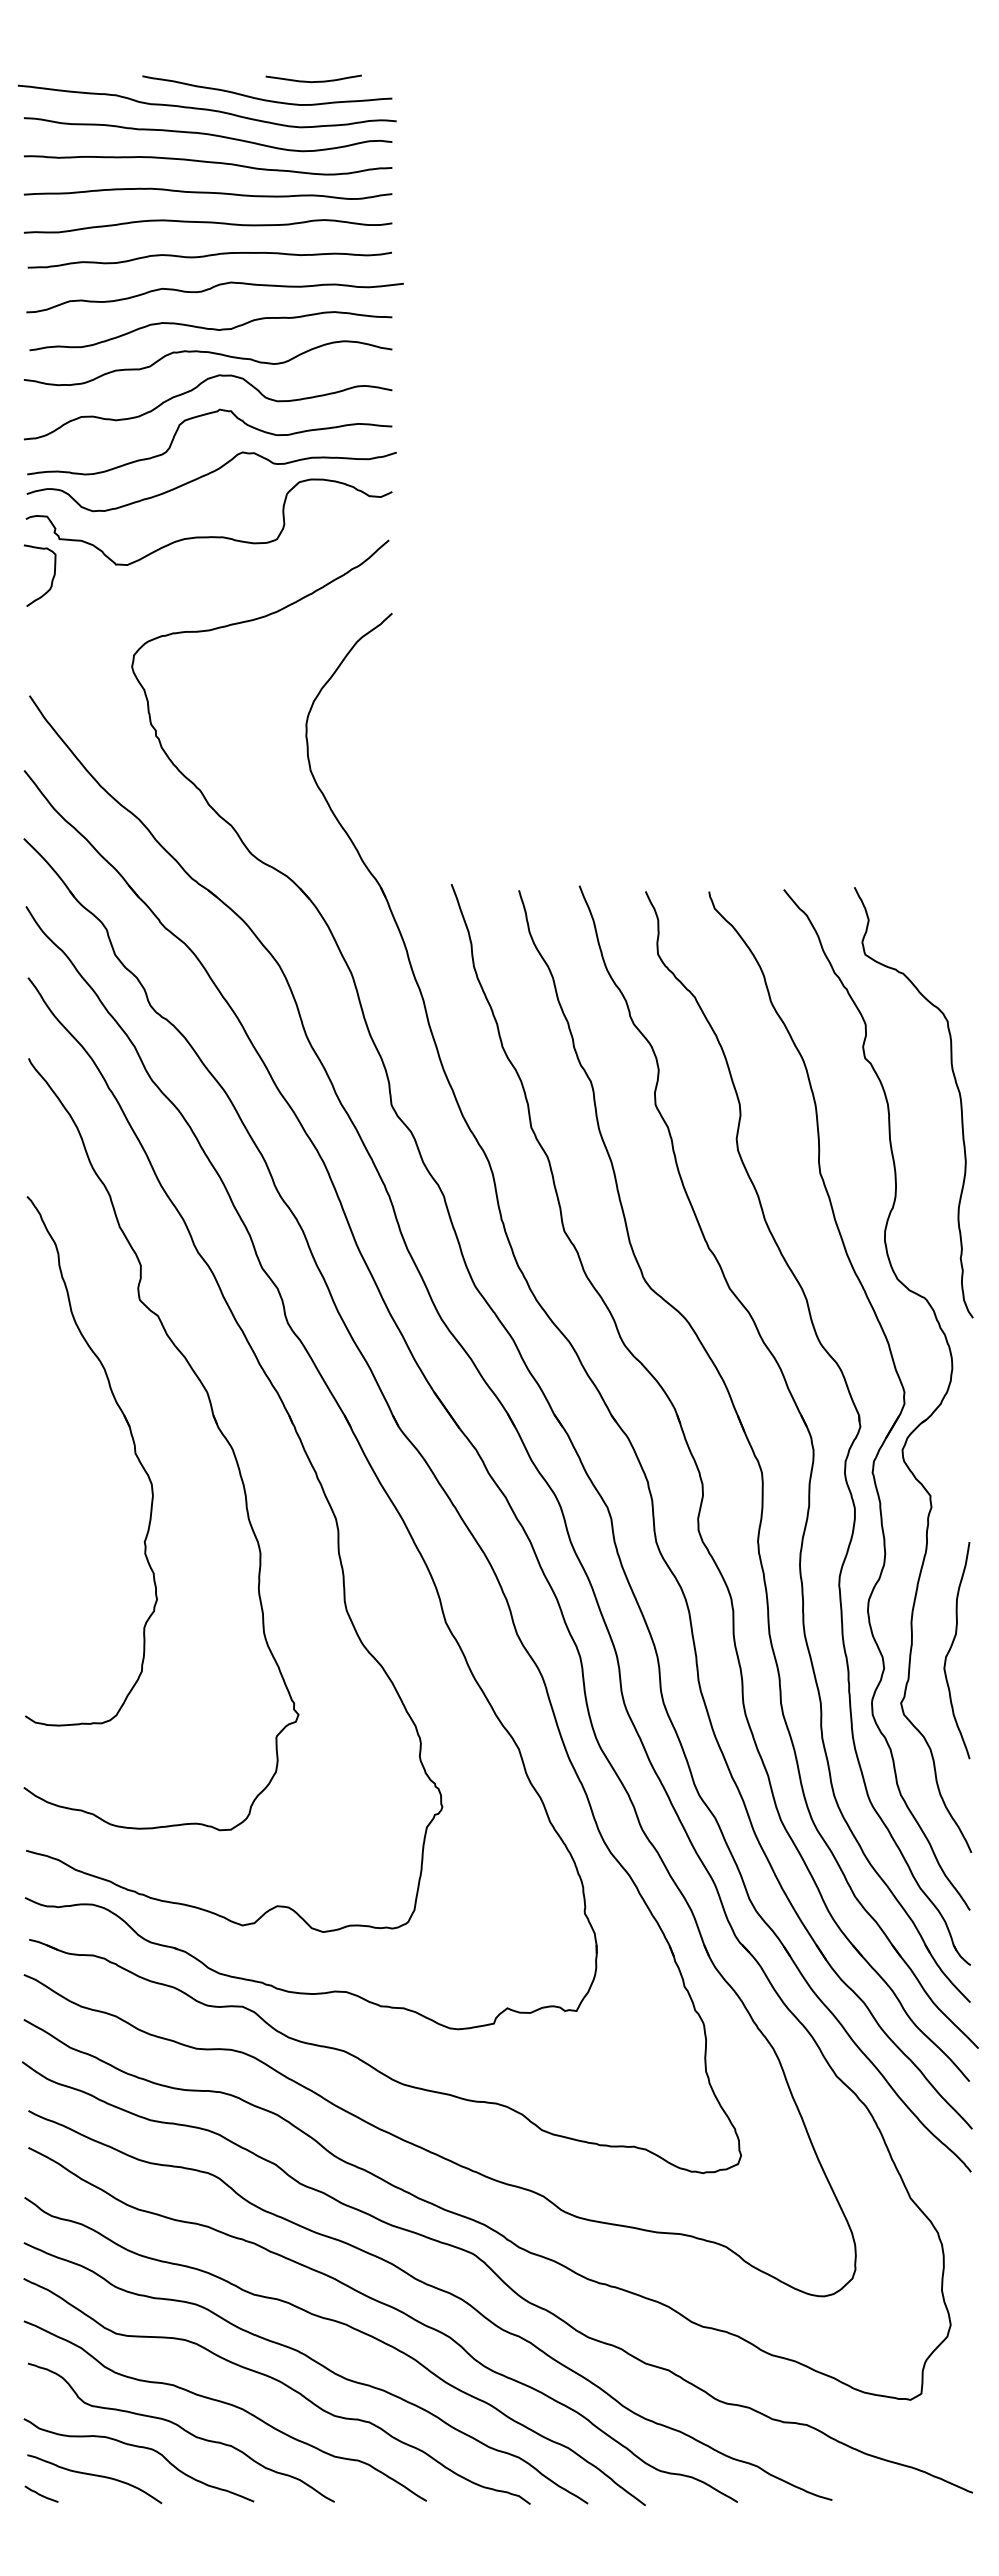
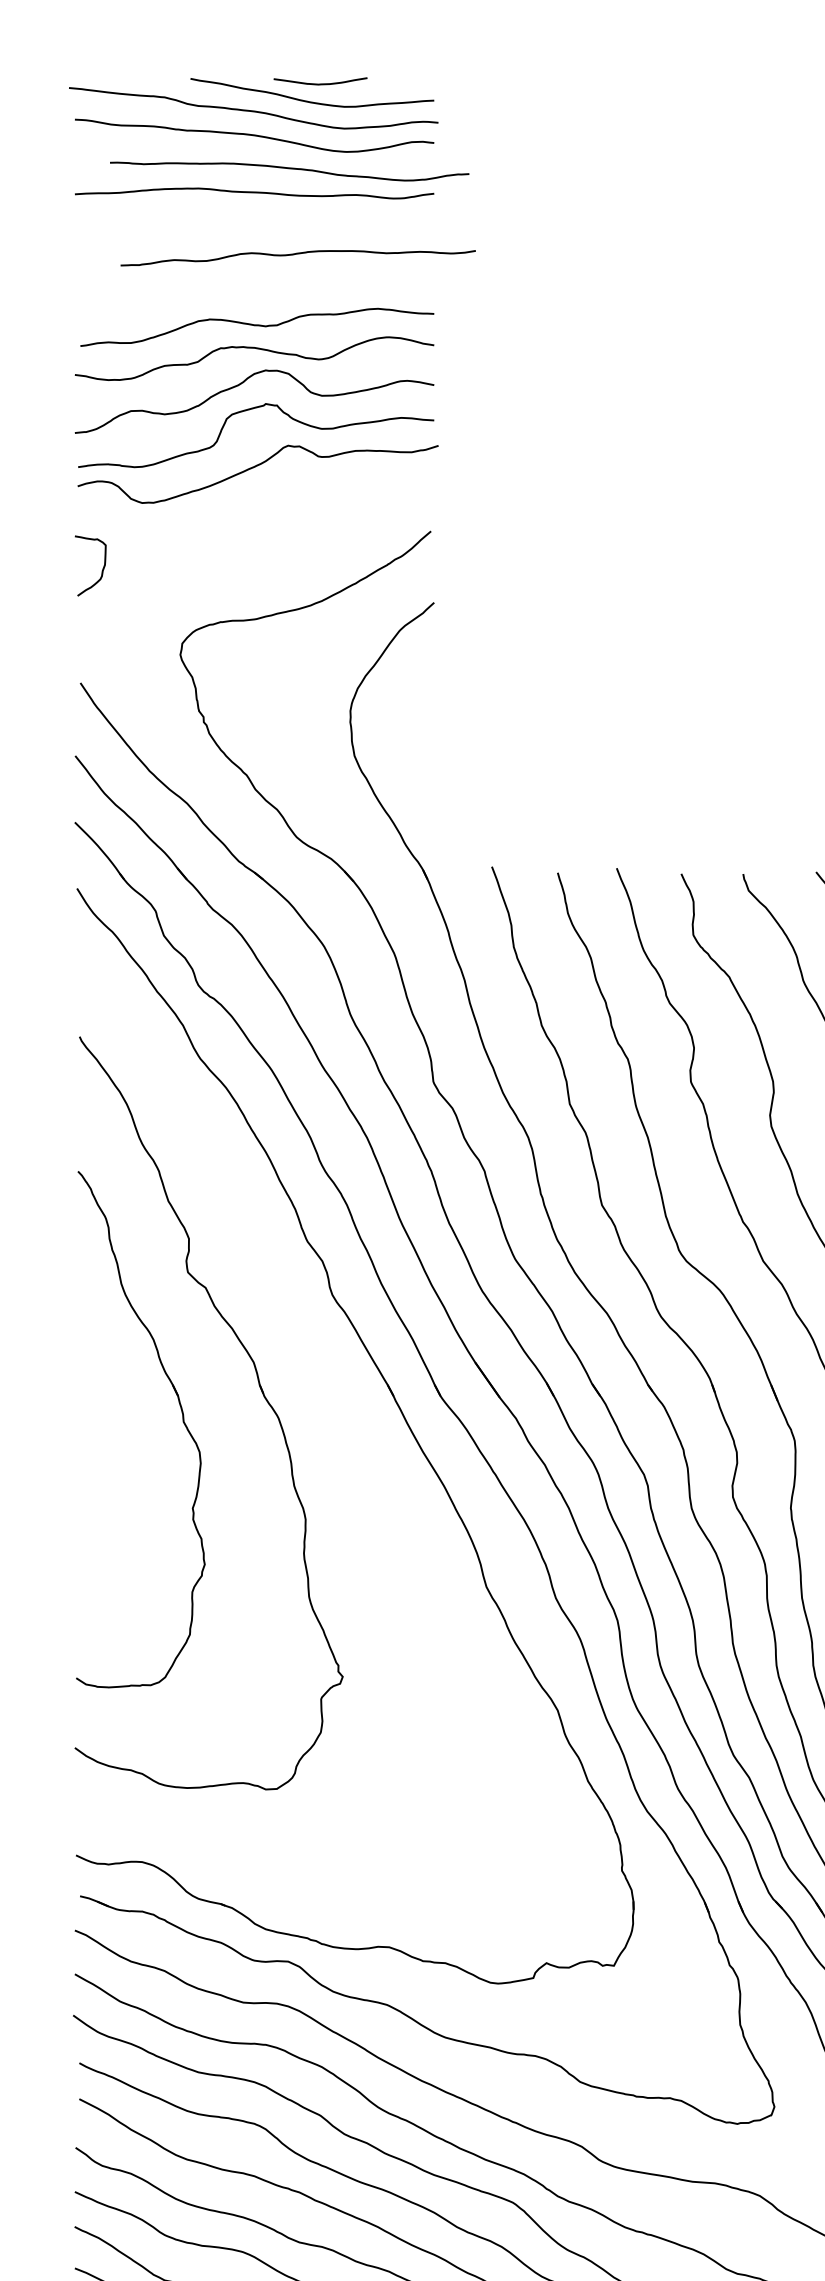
curve: (313, 81) -> (320, 83), moved
curve: (210, 163) -> (292, 169), moved
curve: (207, 223) -> (253, 222), removed
curve: (209, 256) -> (297, 254), moved
curve: (211, 289) -> (257, 286), removed
curve: (208, 536) -> (254, 527), removed
part: (294, 1430) -> (338, 1399), removed

